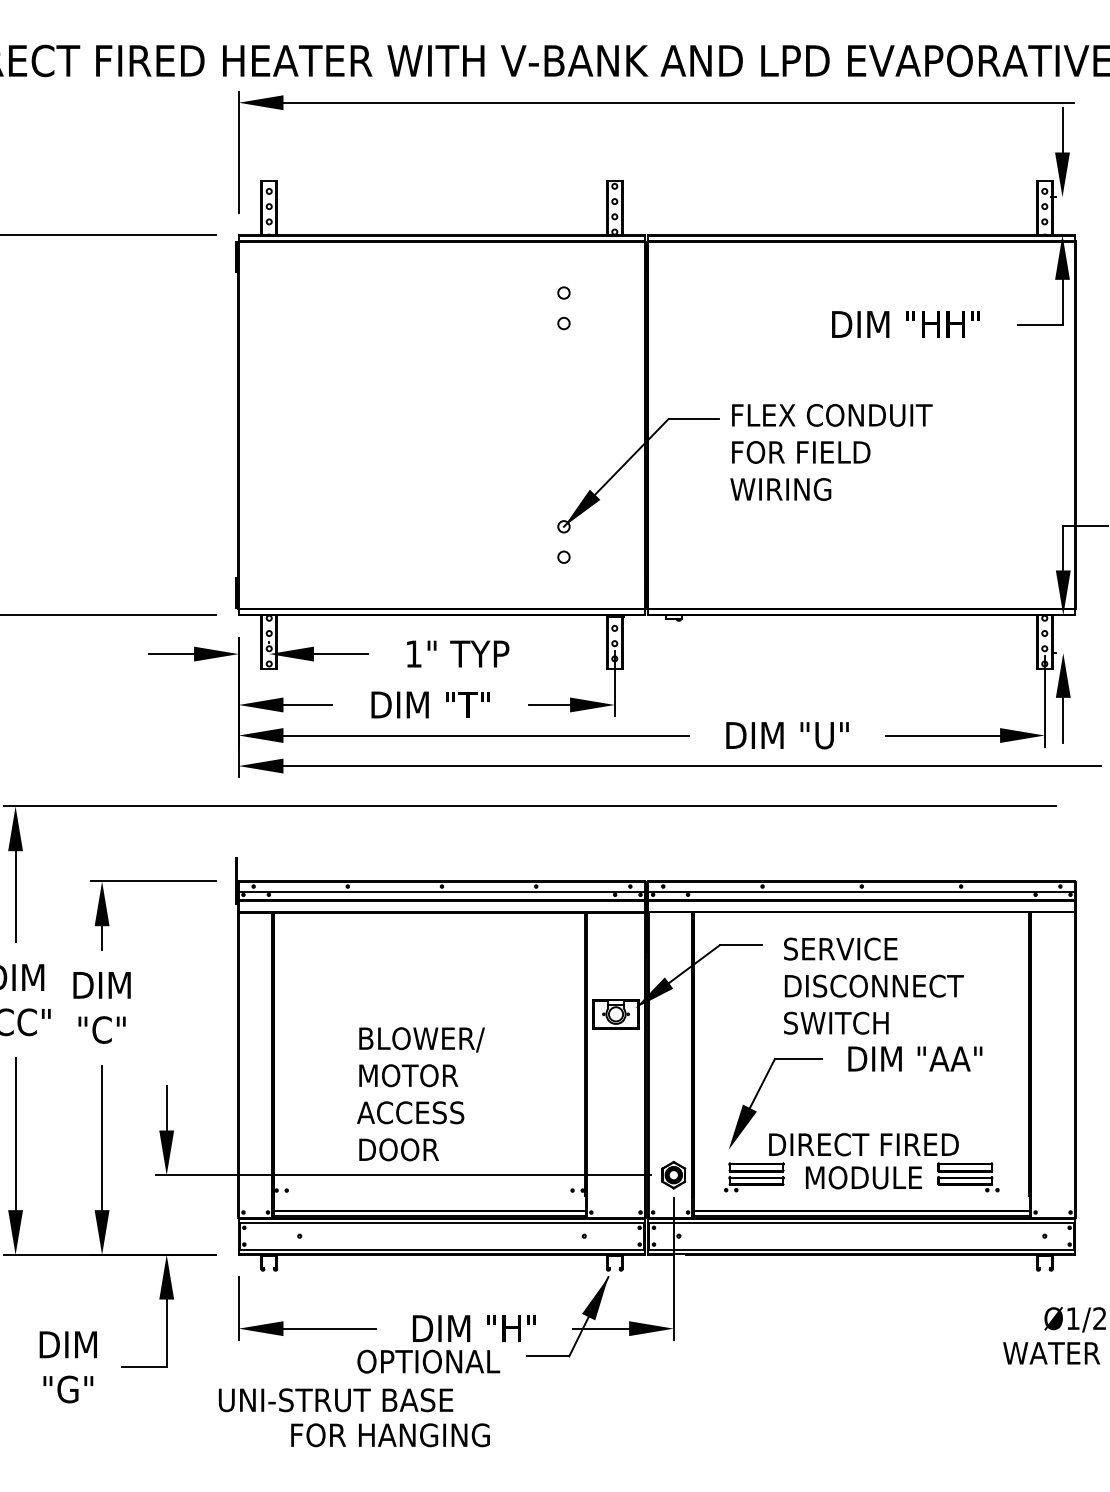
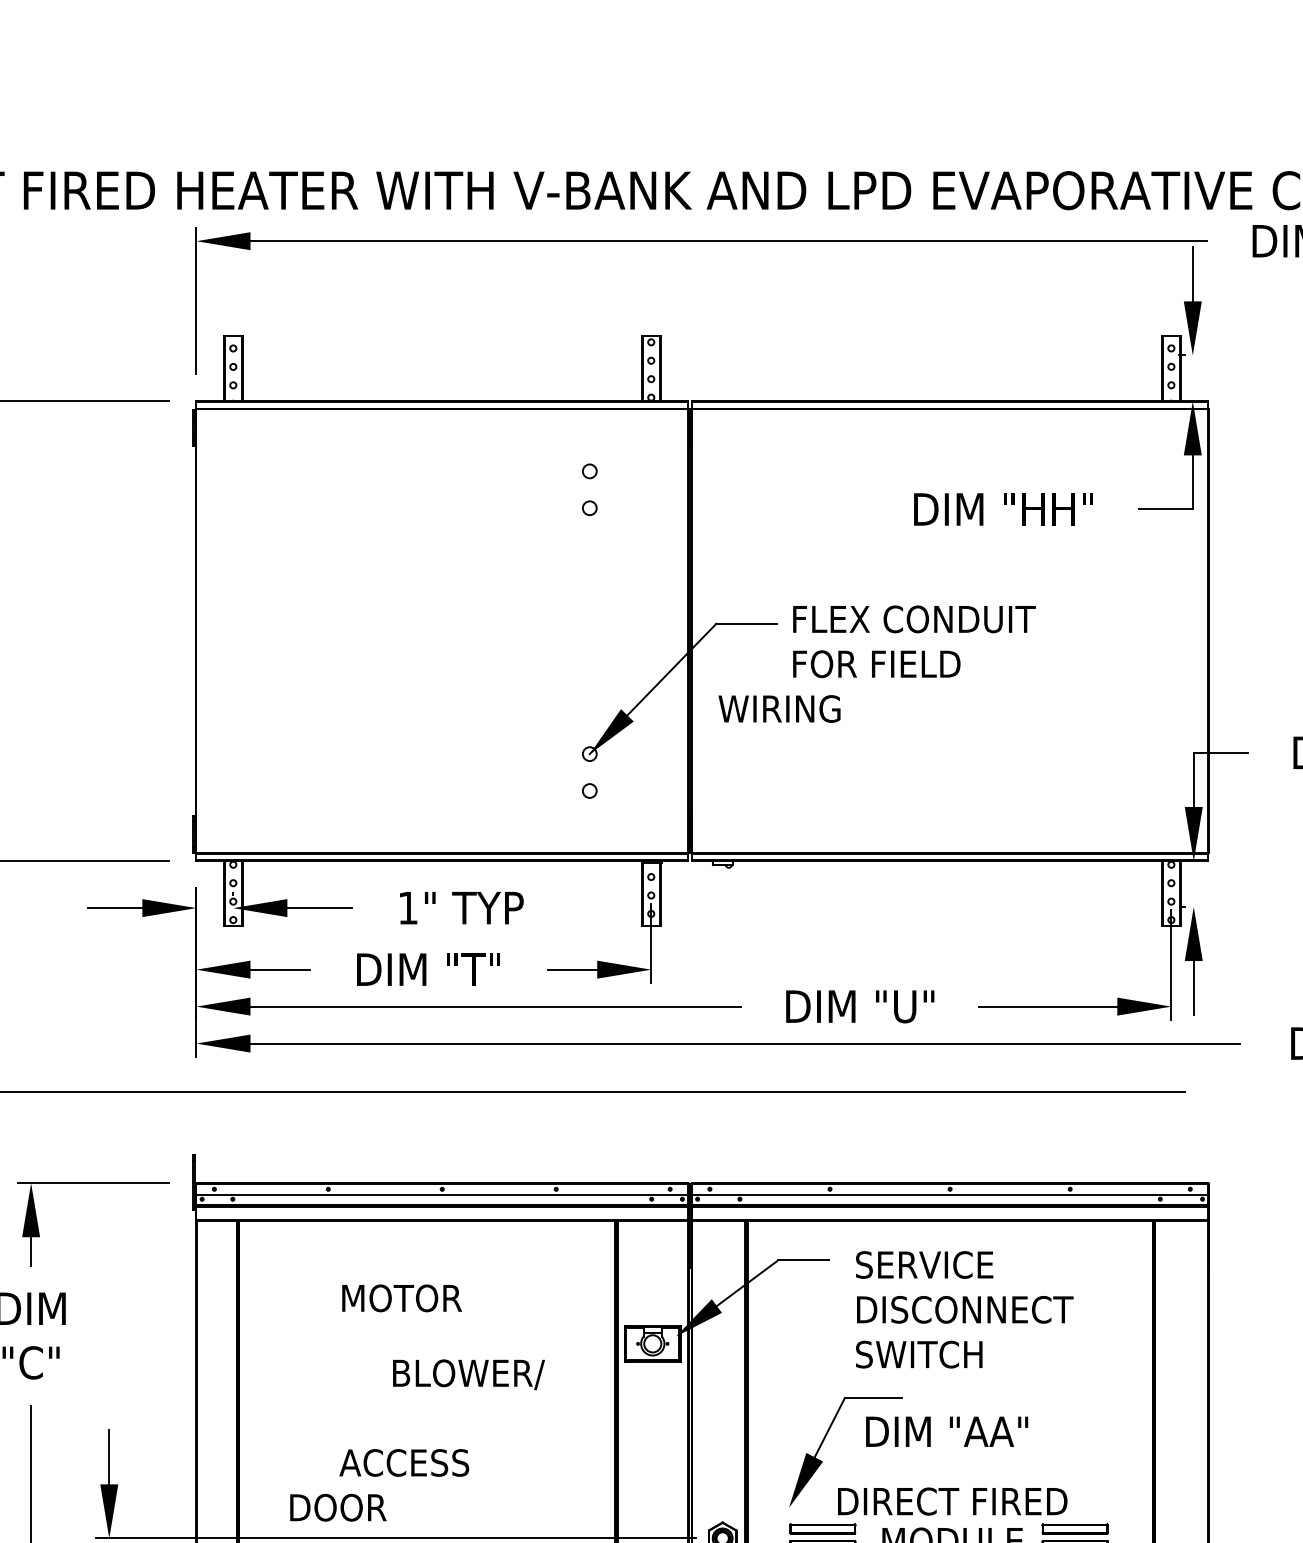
text: (780, 489) -> (779, 709), moved
text: (421, 1039) -> (468, 1374), moved
text: (915, 1058) -> (947, 1431), moved
text: (408, 1075) -> (401, 1298), moved
text: (398, 1149) -> (337, 1507), moved

